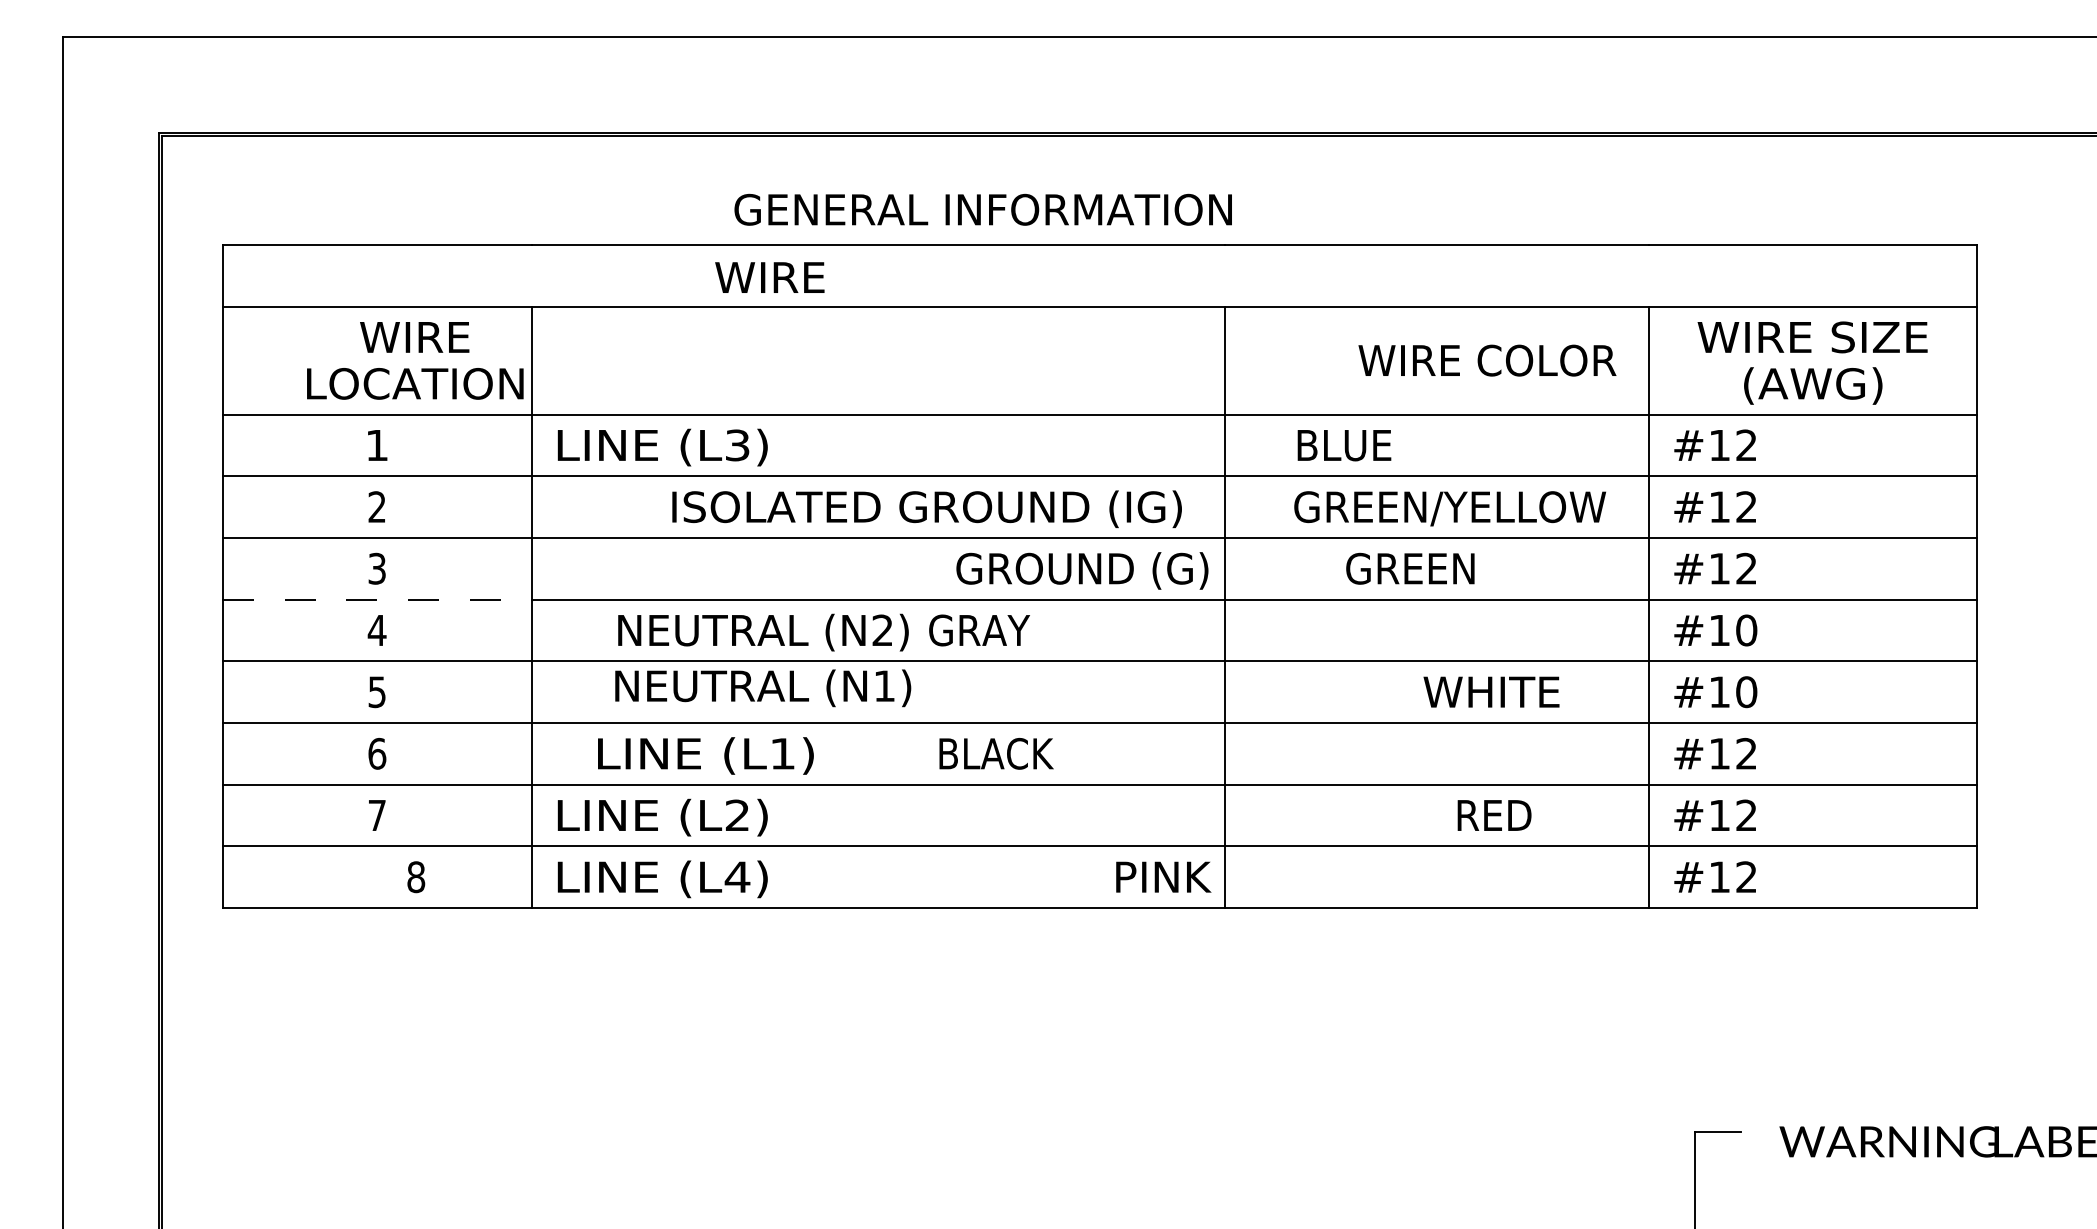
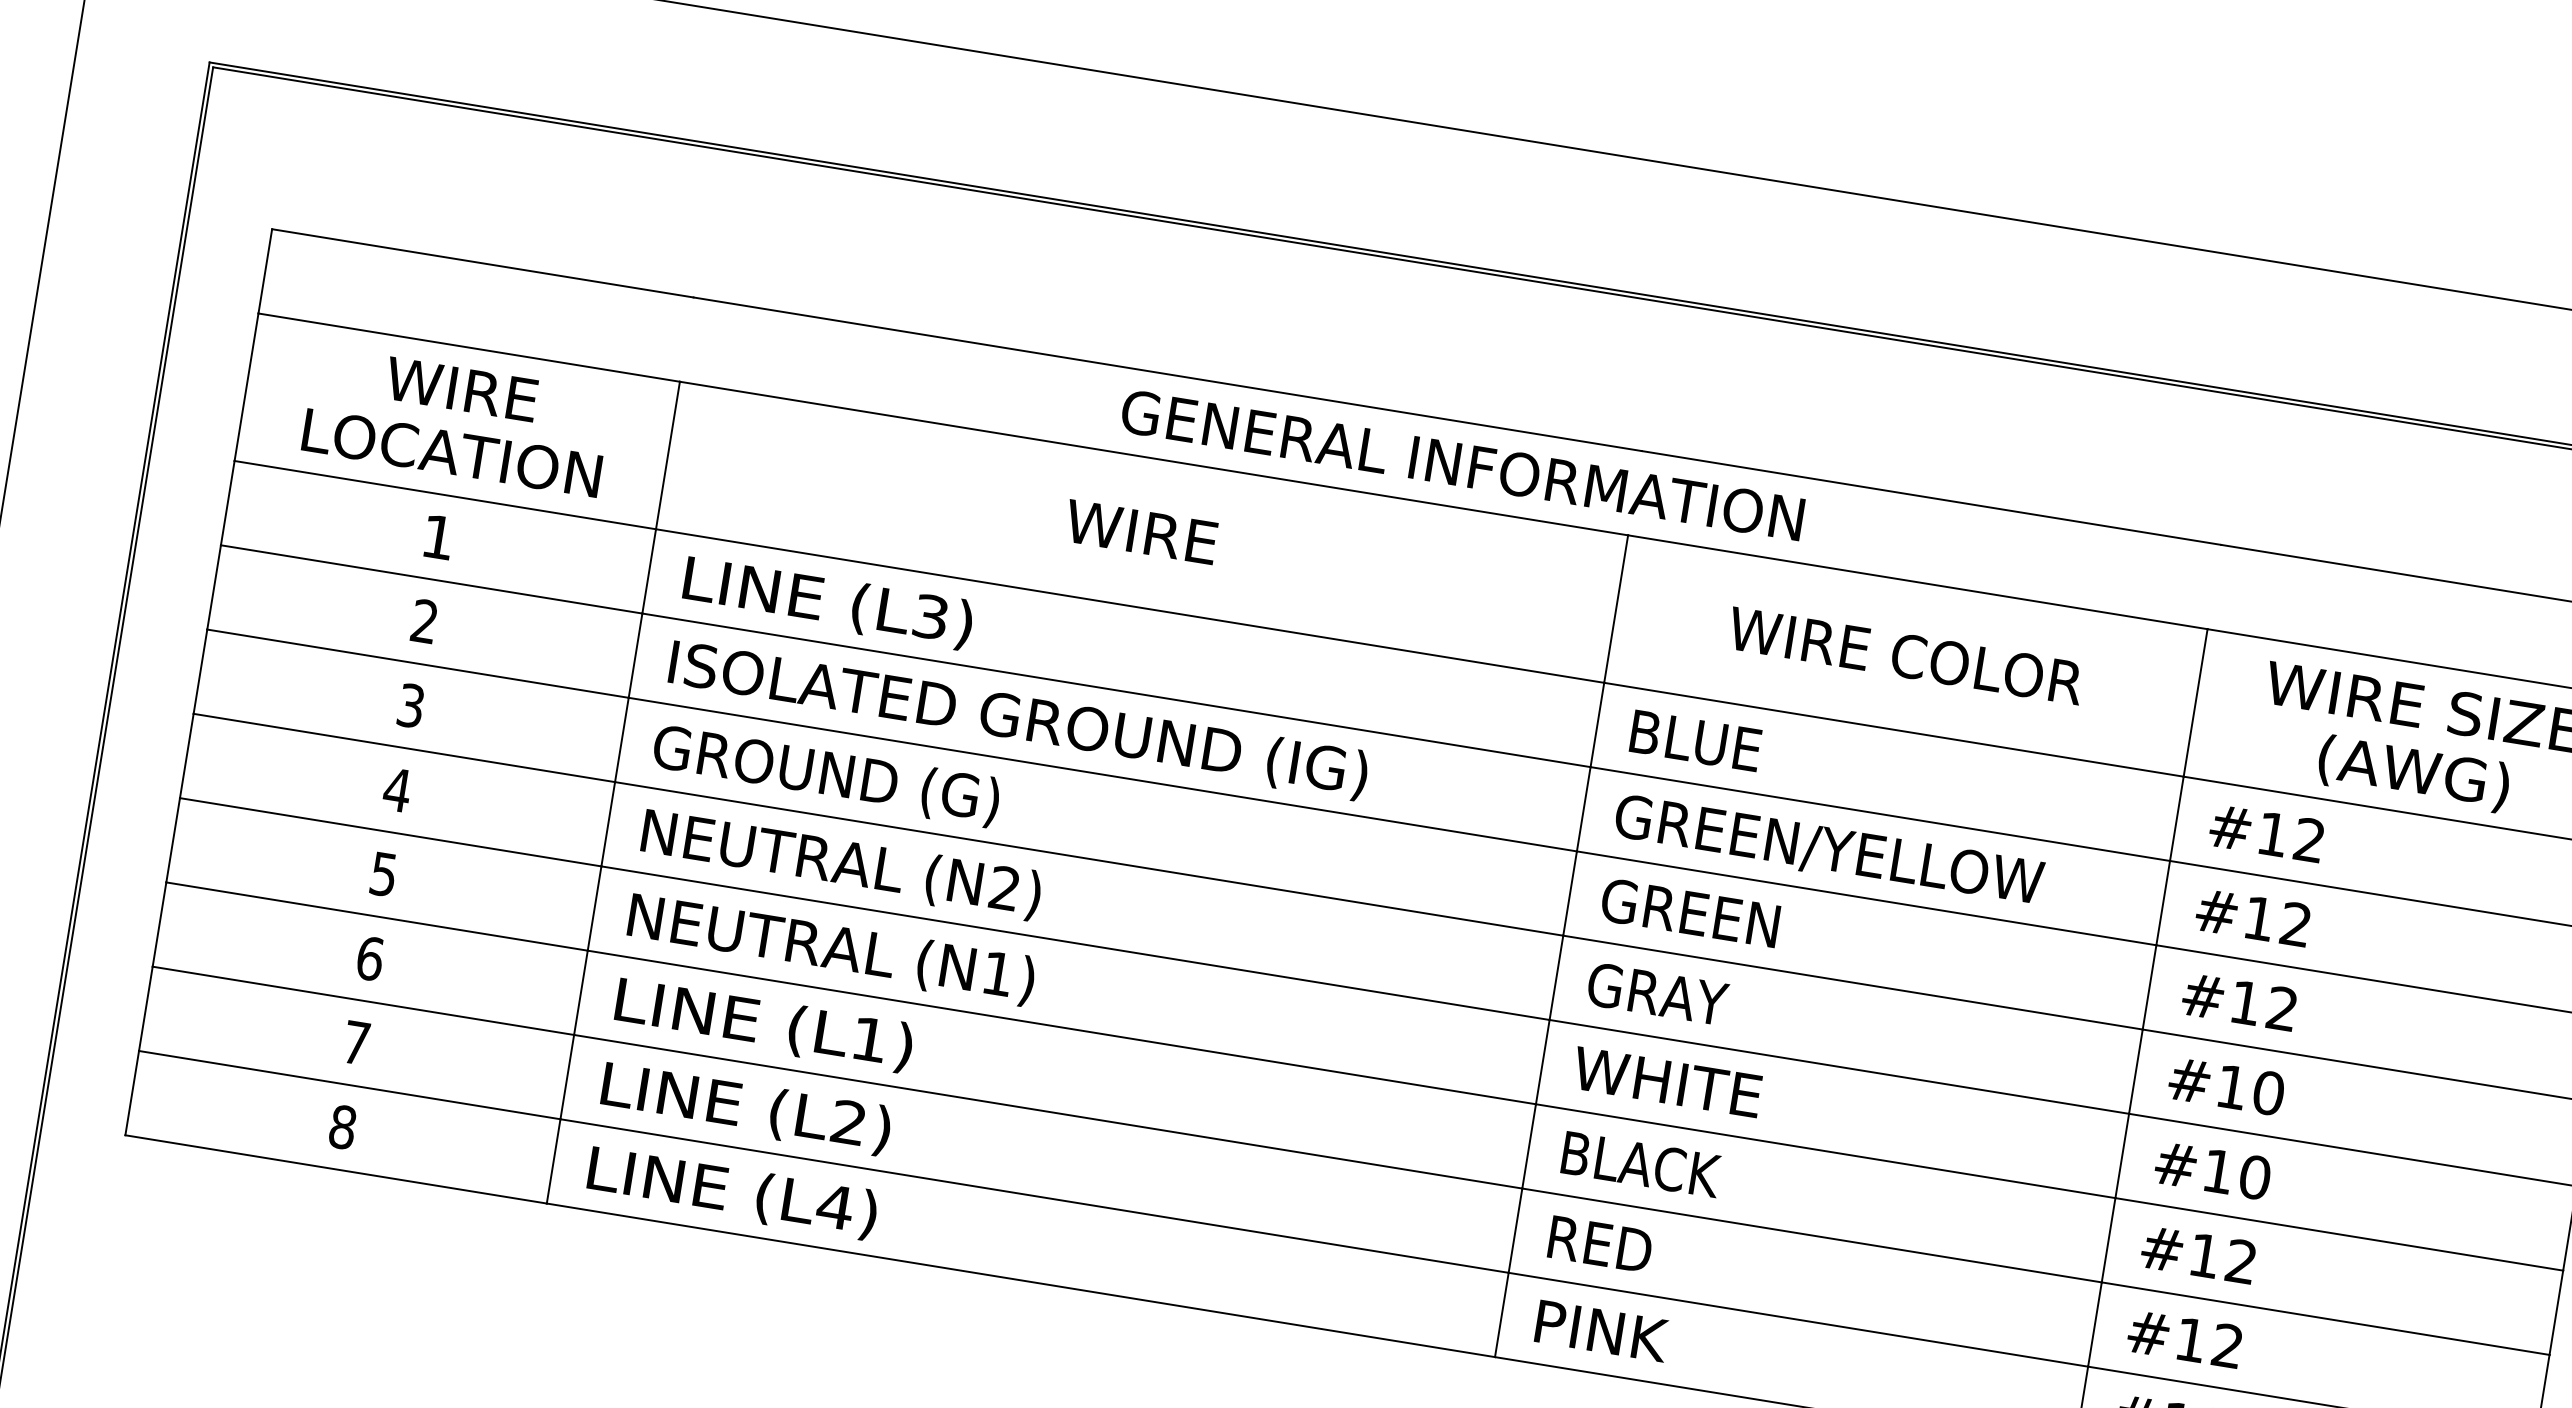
text: (982, 209) -> (1461, 464), moved
text: (769, 277) -> (1140, 531), moved
text: (415, 360) -> (457, 421), moved
text: (1487, 360) -> (1906, 655), moved
text: (1344, 445) -> (1695, 740), moved
text: (1449, 508) -> (1828, 850), moved
text: (926, 509) -> (1017, 720), moved
text: (1410, 568) -> (1690, 912), moved
text: (1082, 570) -> (826, 775), moved
line: (377, 599) -> (404, 747), dashed -> solid
text: (979, 630) -> (1657, 994), moved
text: (763, 632) -> (841, 864), moved
text: (763, 688) -> (831, 950), moved
text: (1491, 691) -> (1667, 1081), moved
text: (996, 753) -> (1641, 1164), moved
text: (705, 755) -> (763, 1024), moved
text: (1494, 815) -> (1600, 1244), moved
text: (1163, 876) -> (1601, 1330), moved
text: (416, 877) -> (343, 1127), moved

